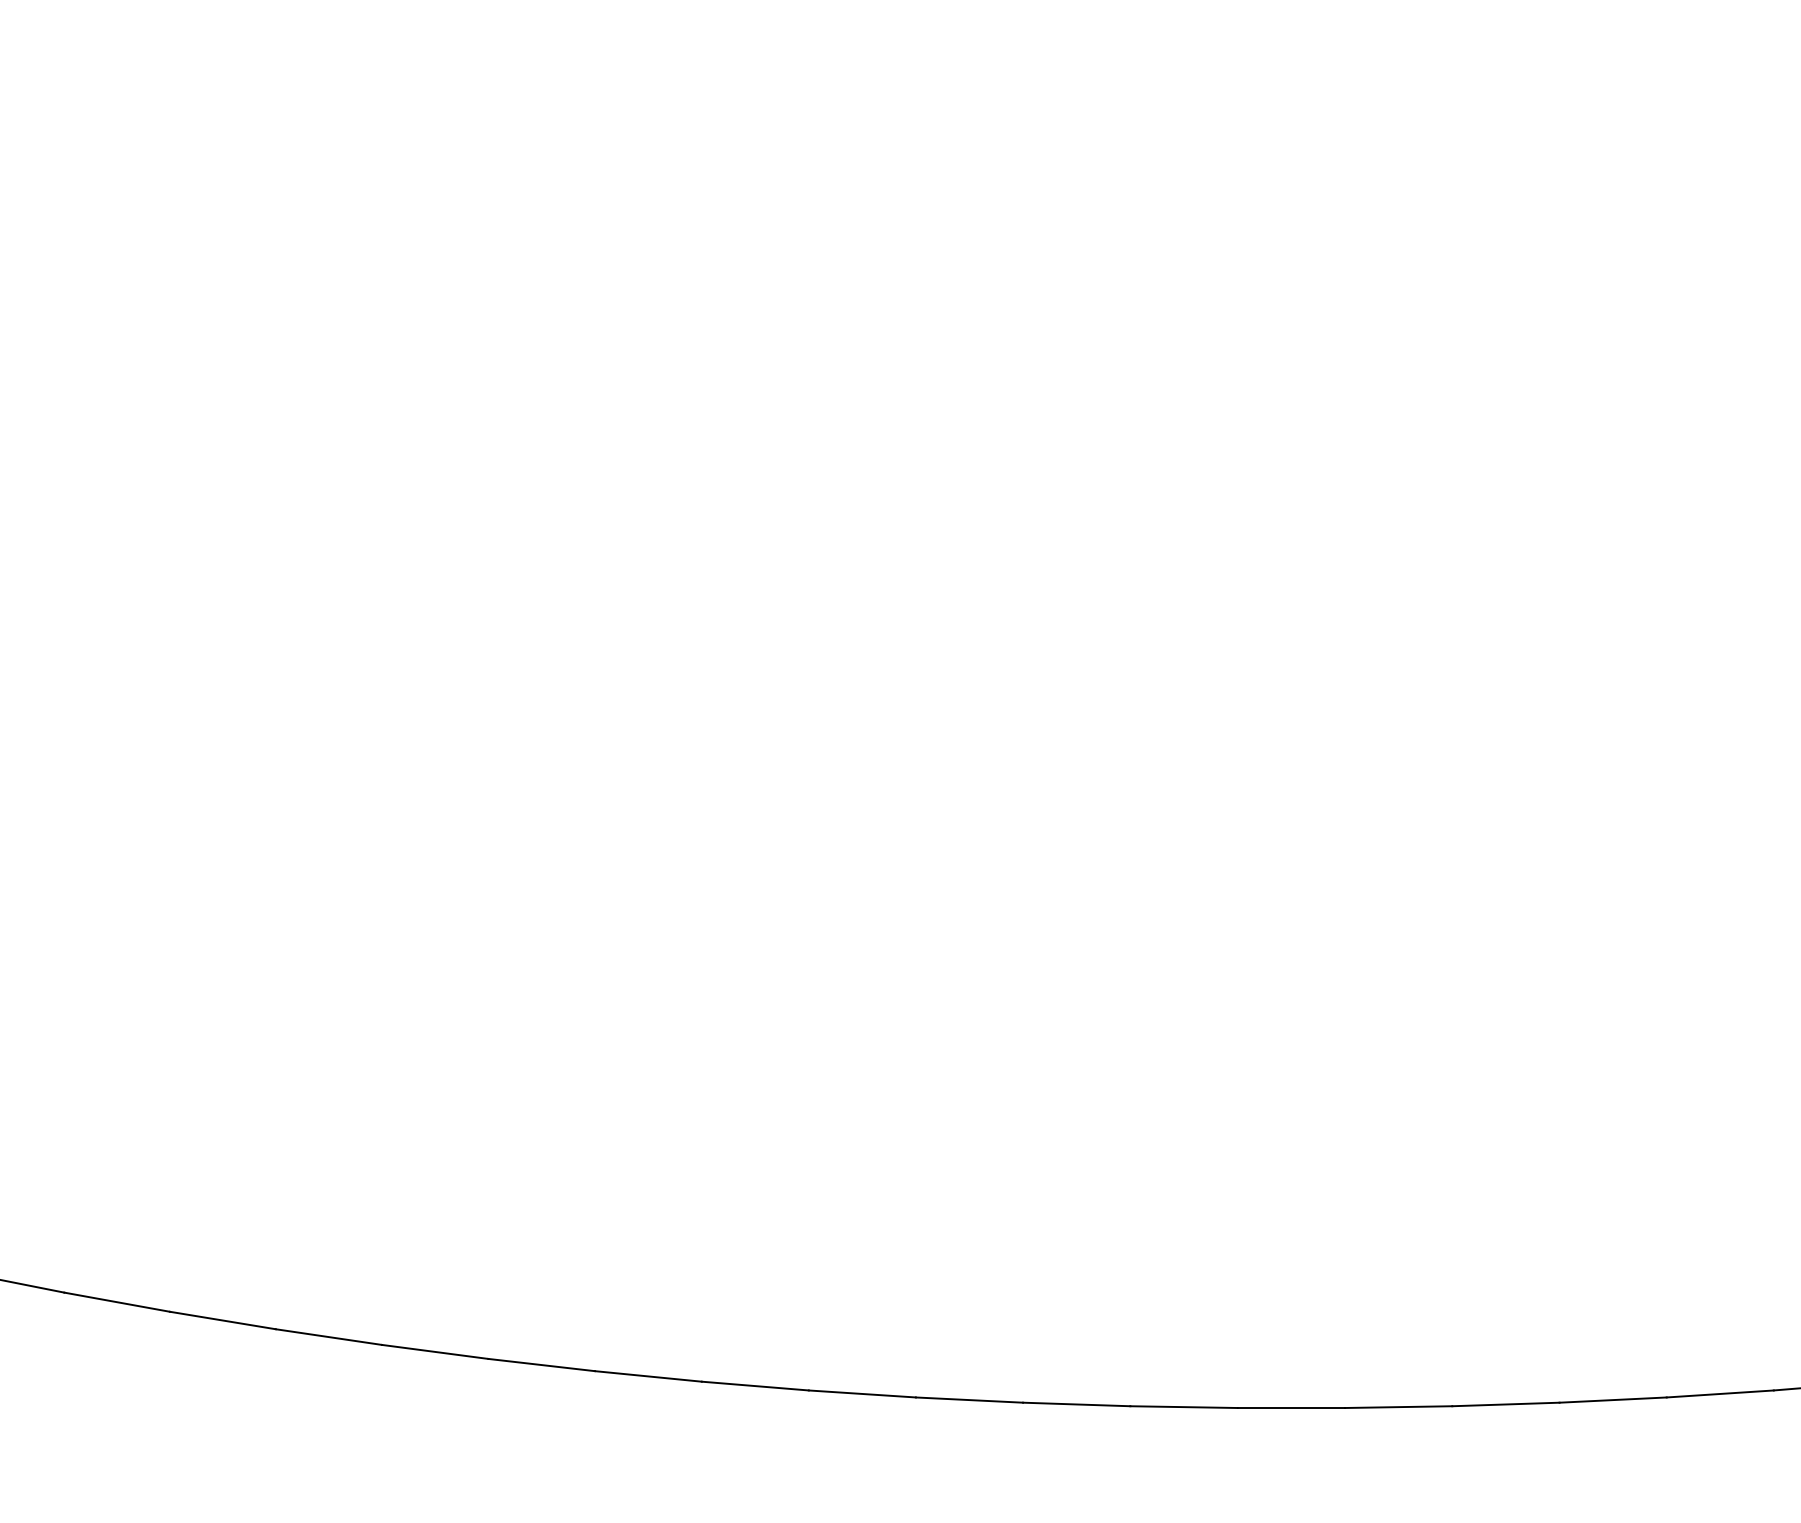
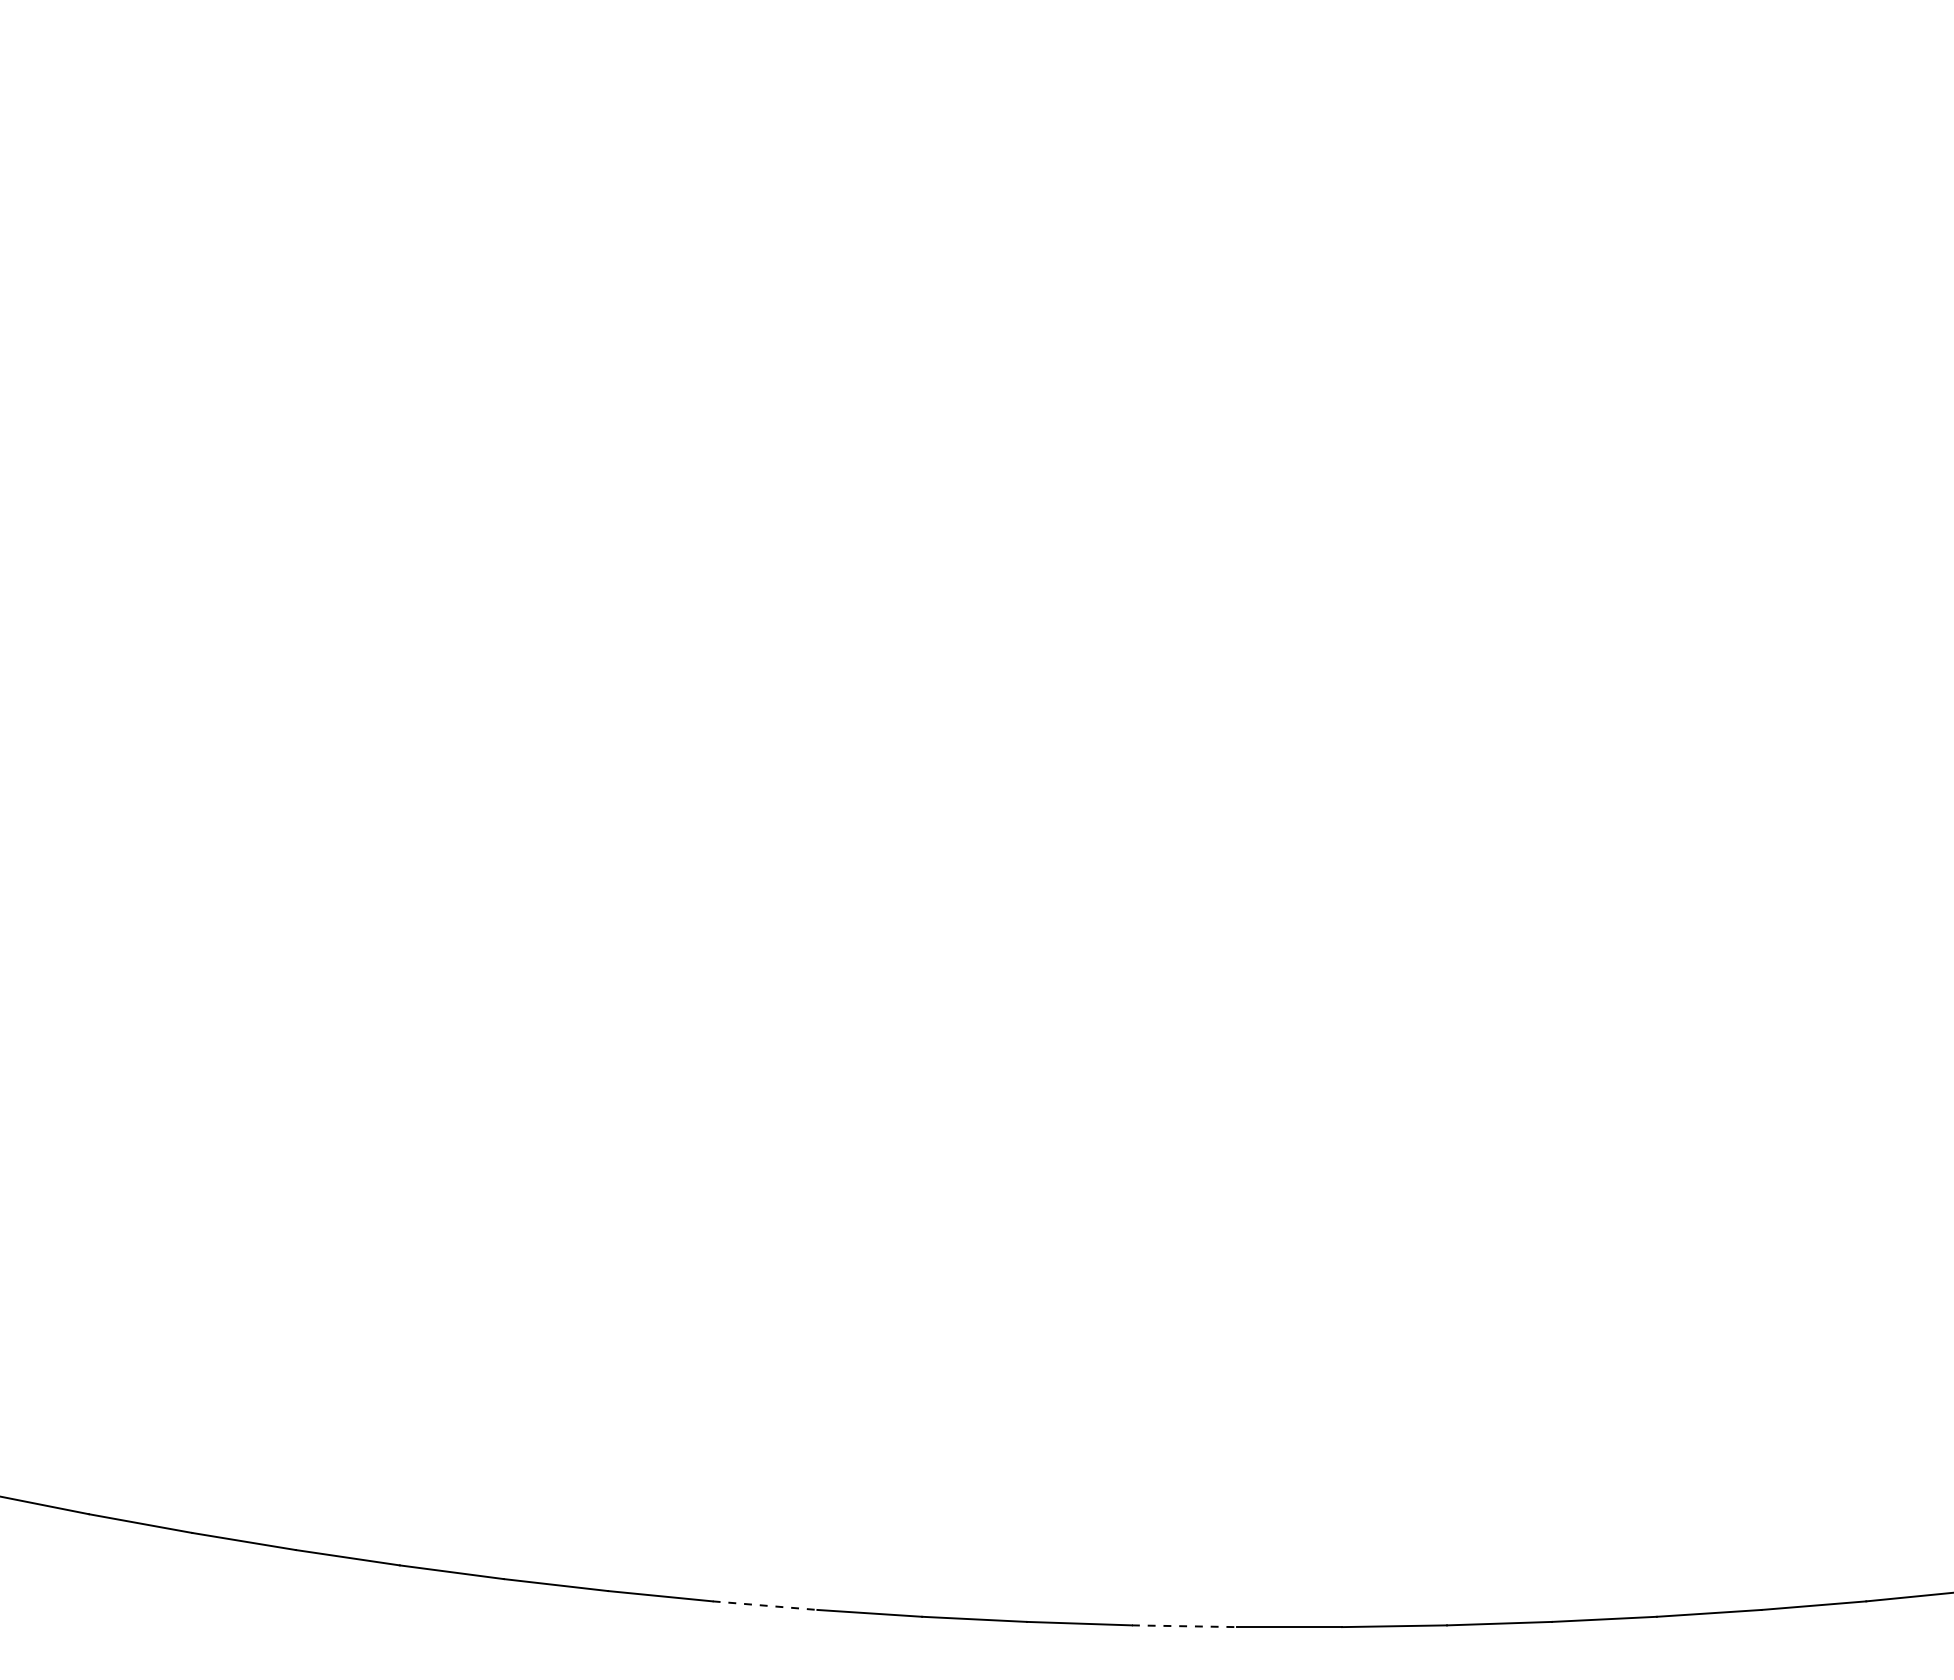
line: (755, 1385) -> (765, 1605), solid -> dashed
line: (1184, 1407) -> (1184, 1626), solid -> dashed

